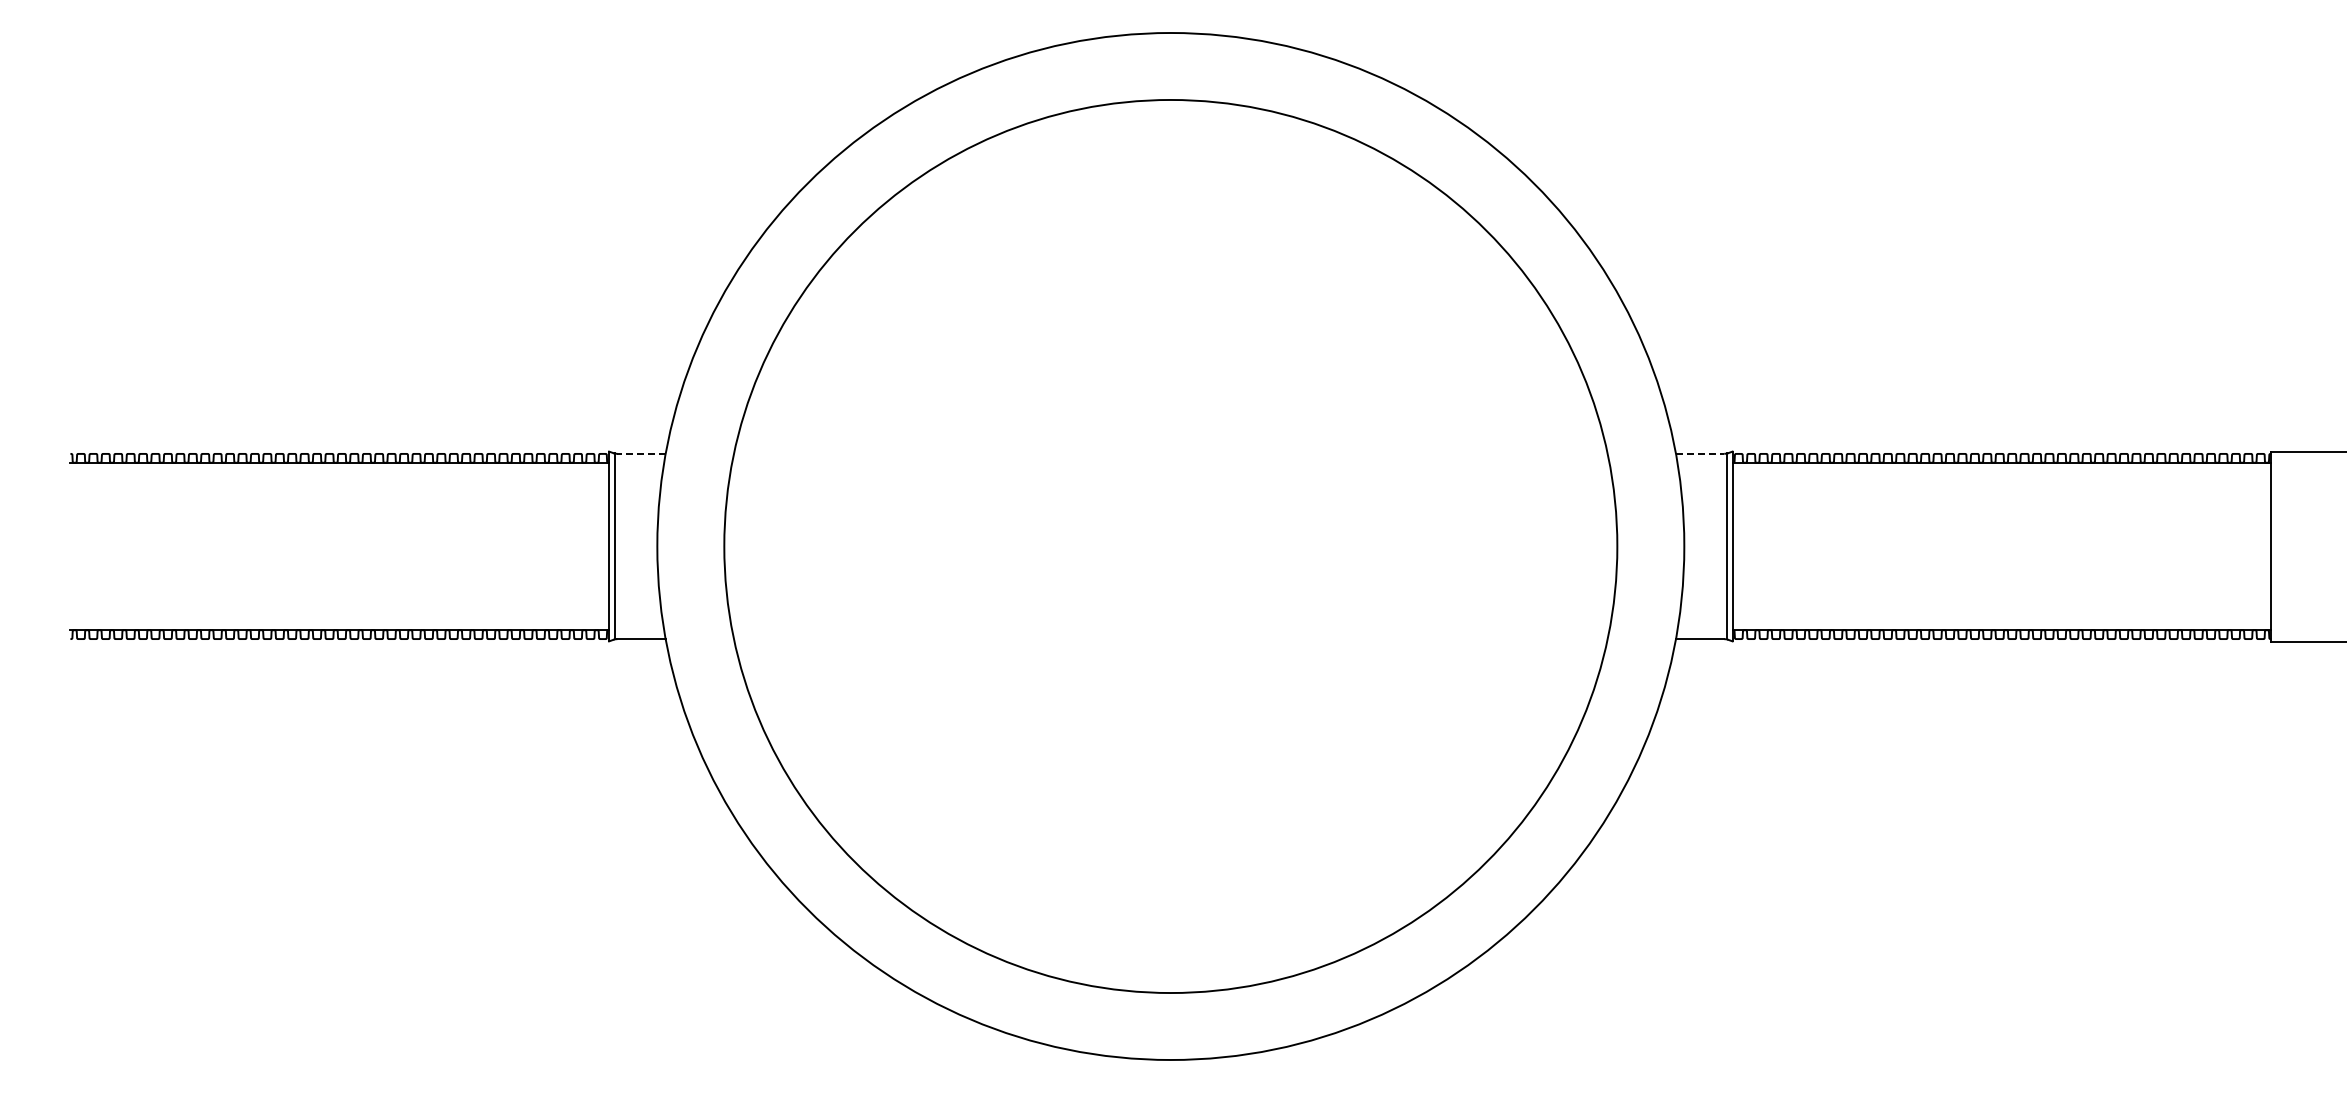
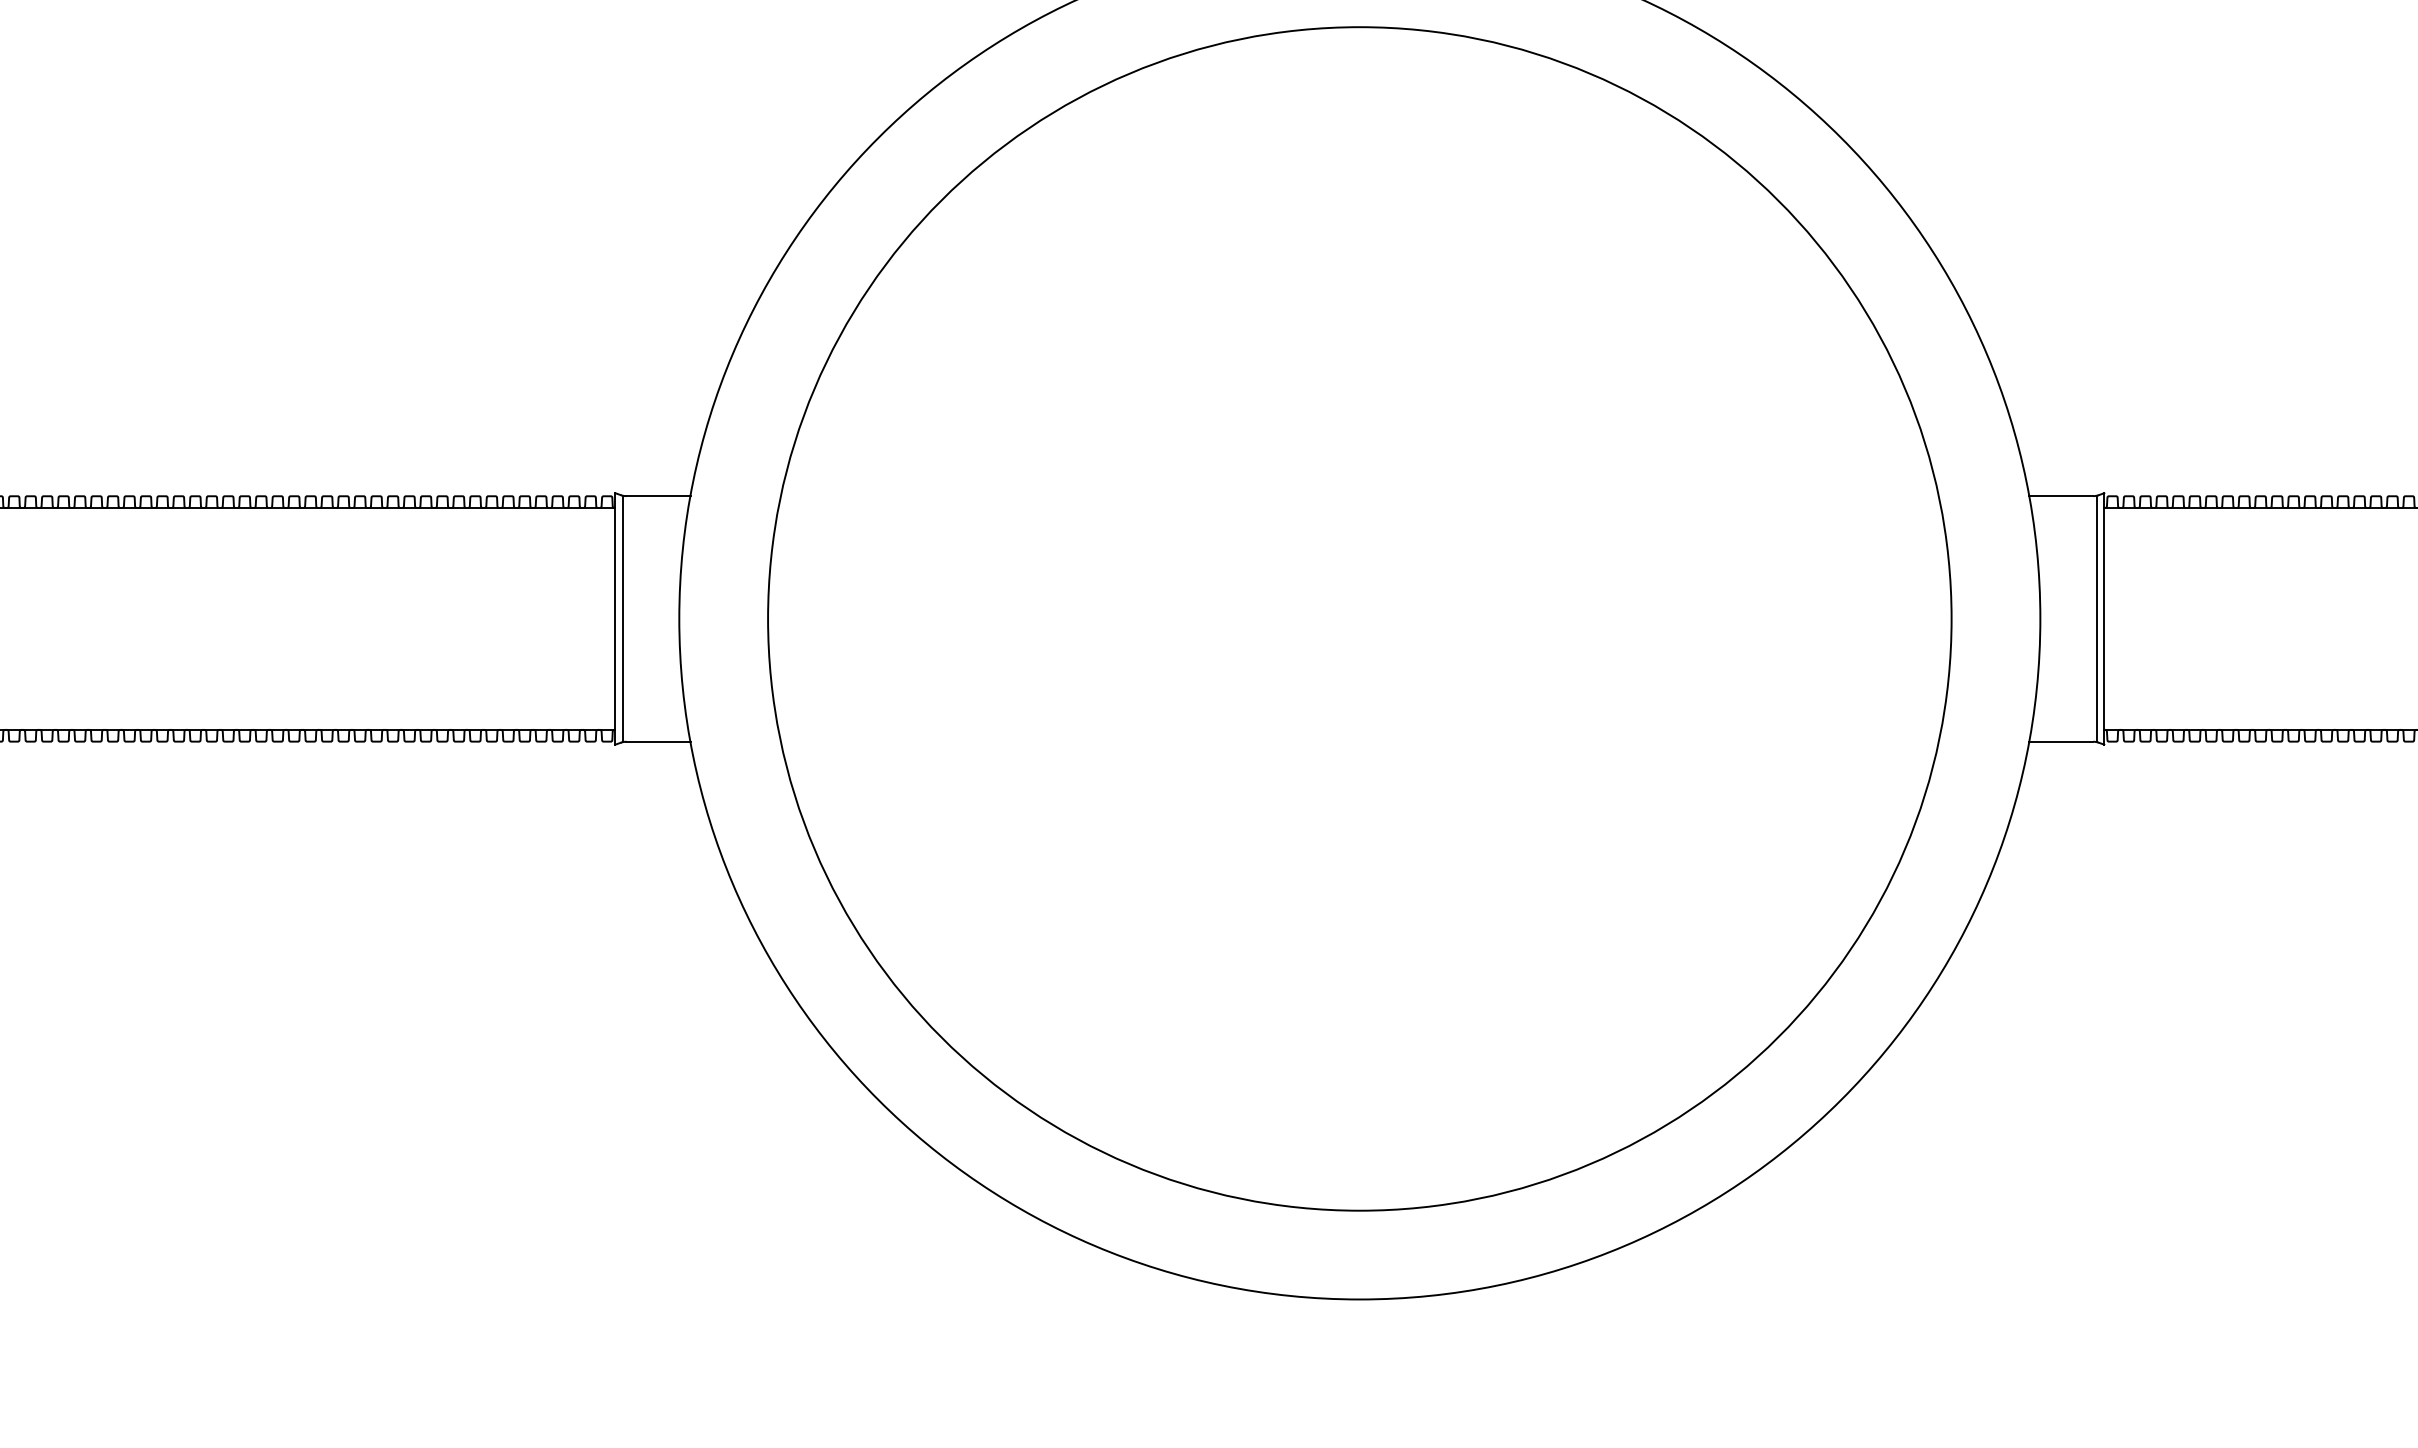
line: (641, 453) -> (658, 495), dashed -> solid
line: (1700, 453) -> (2061, 495), dashed -> solid

